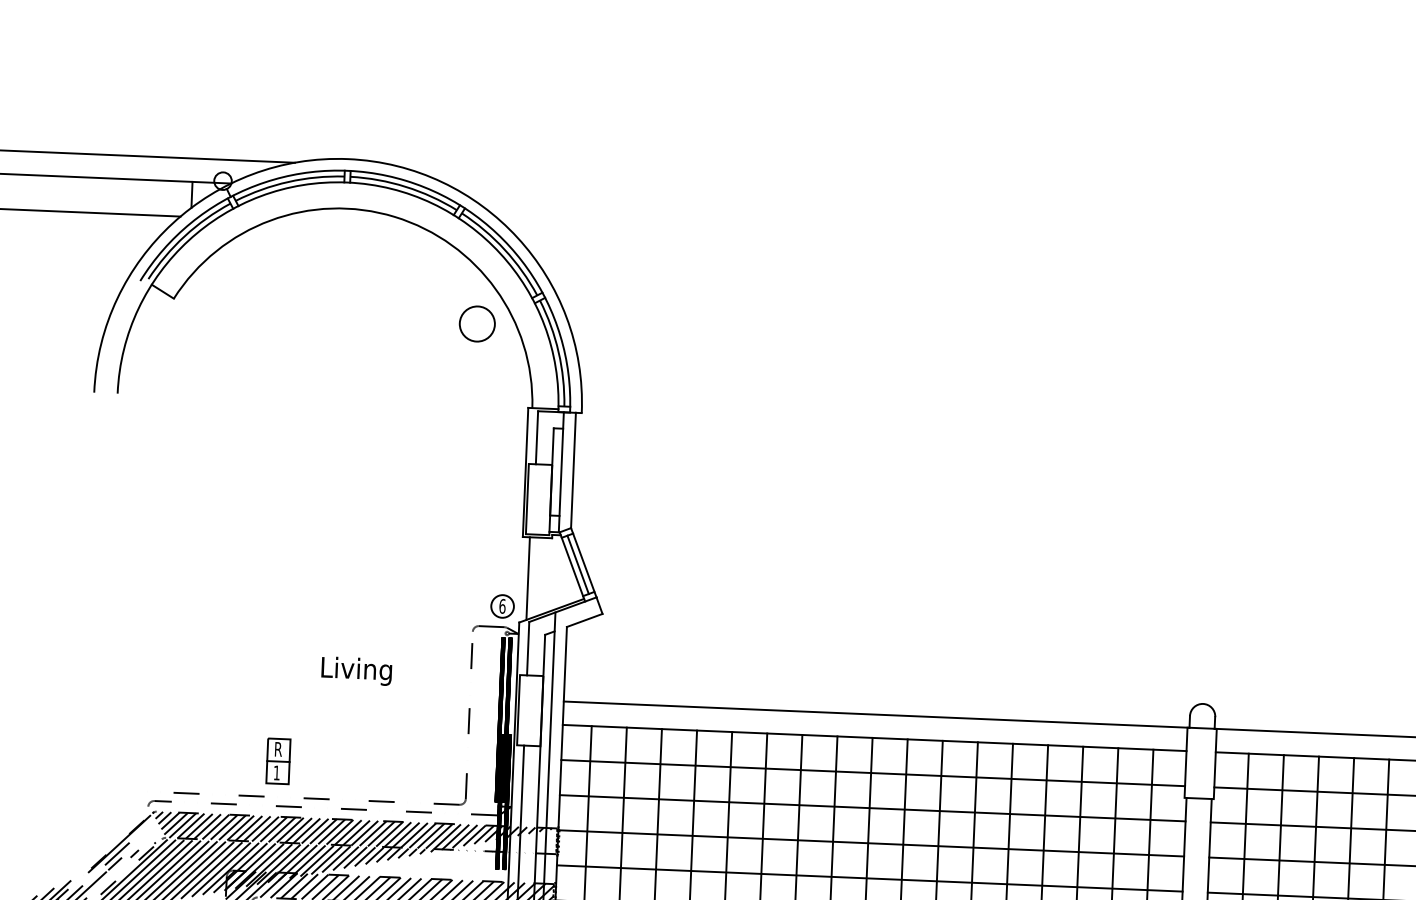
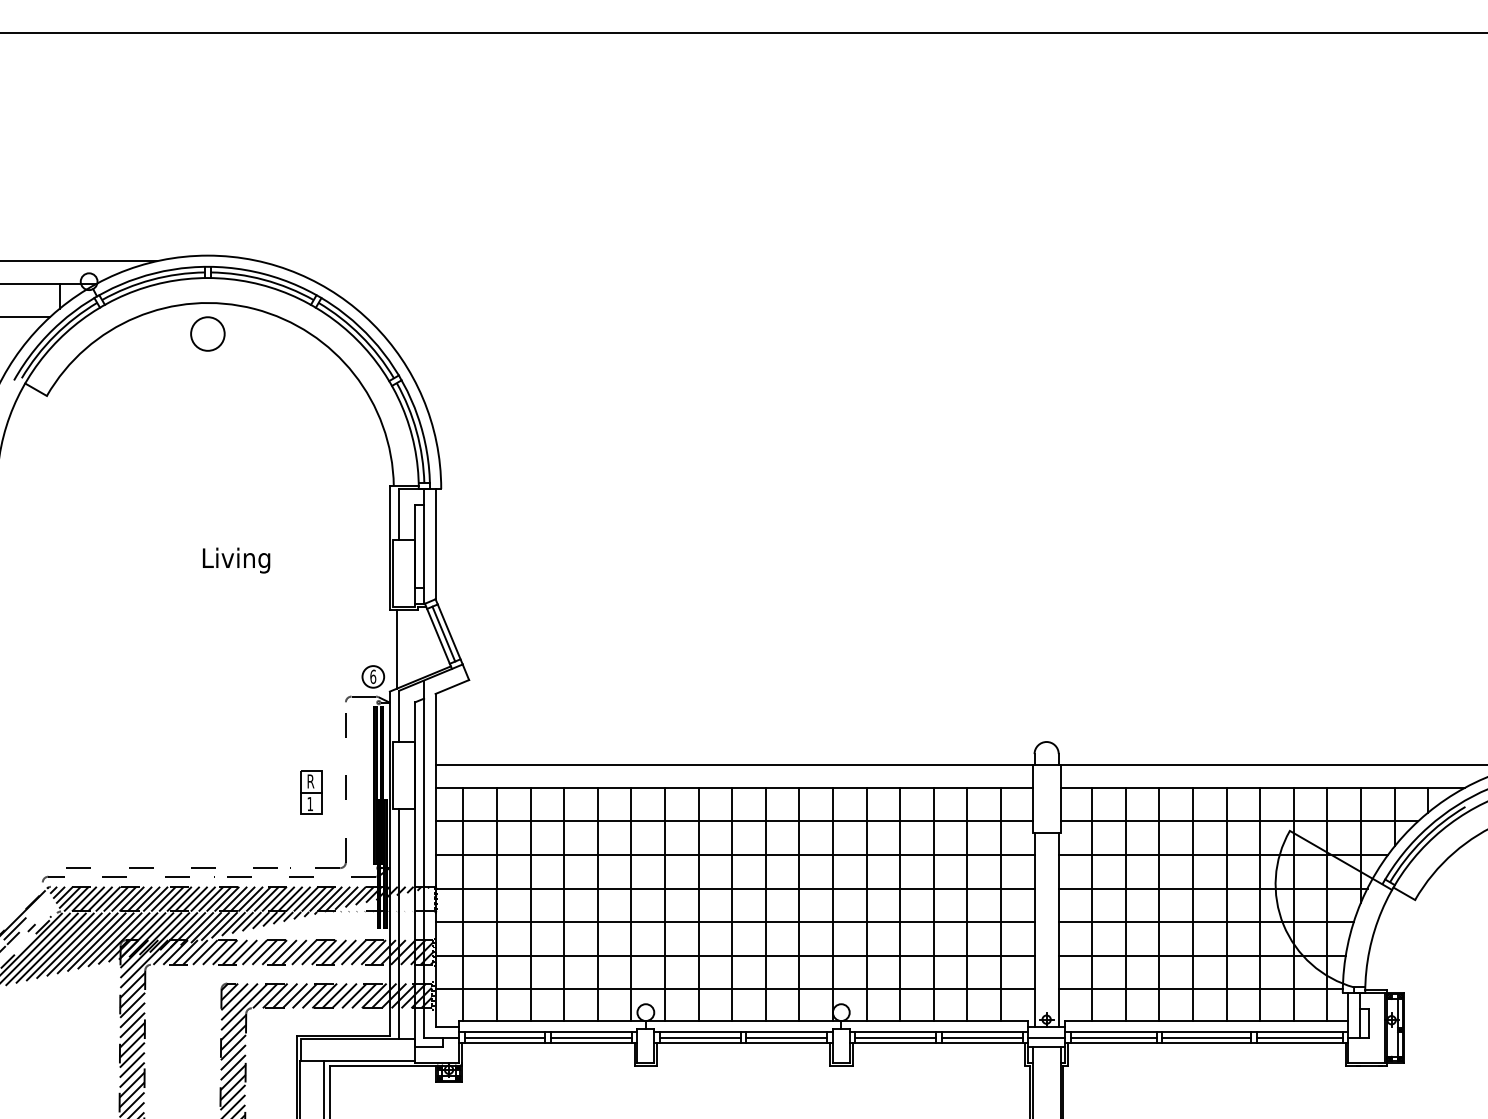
circle: (476, 323) -> (207, 333), moved
text: (356, 671) -> (236, 560), moved
part: (278, 760) -> (311, 792), moved

